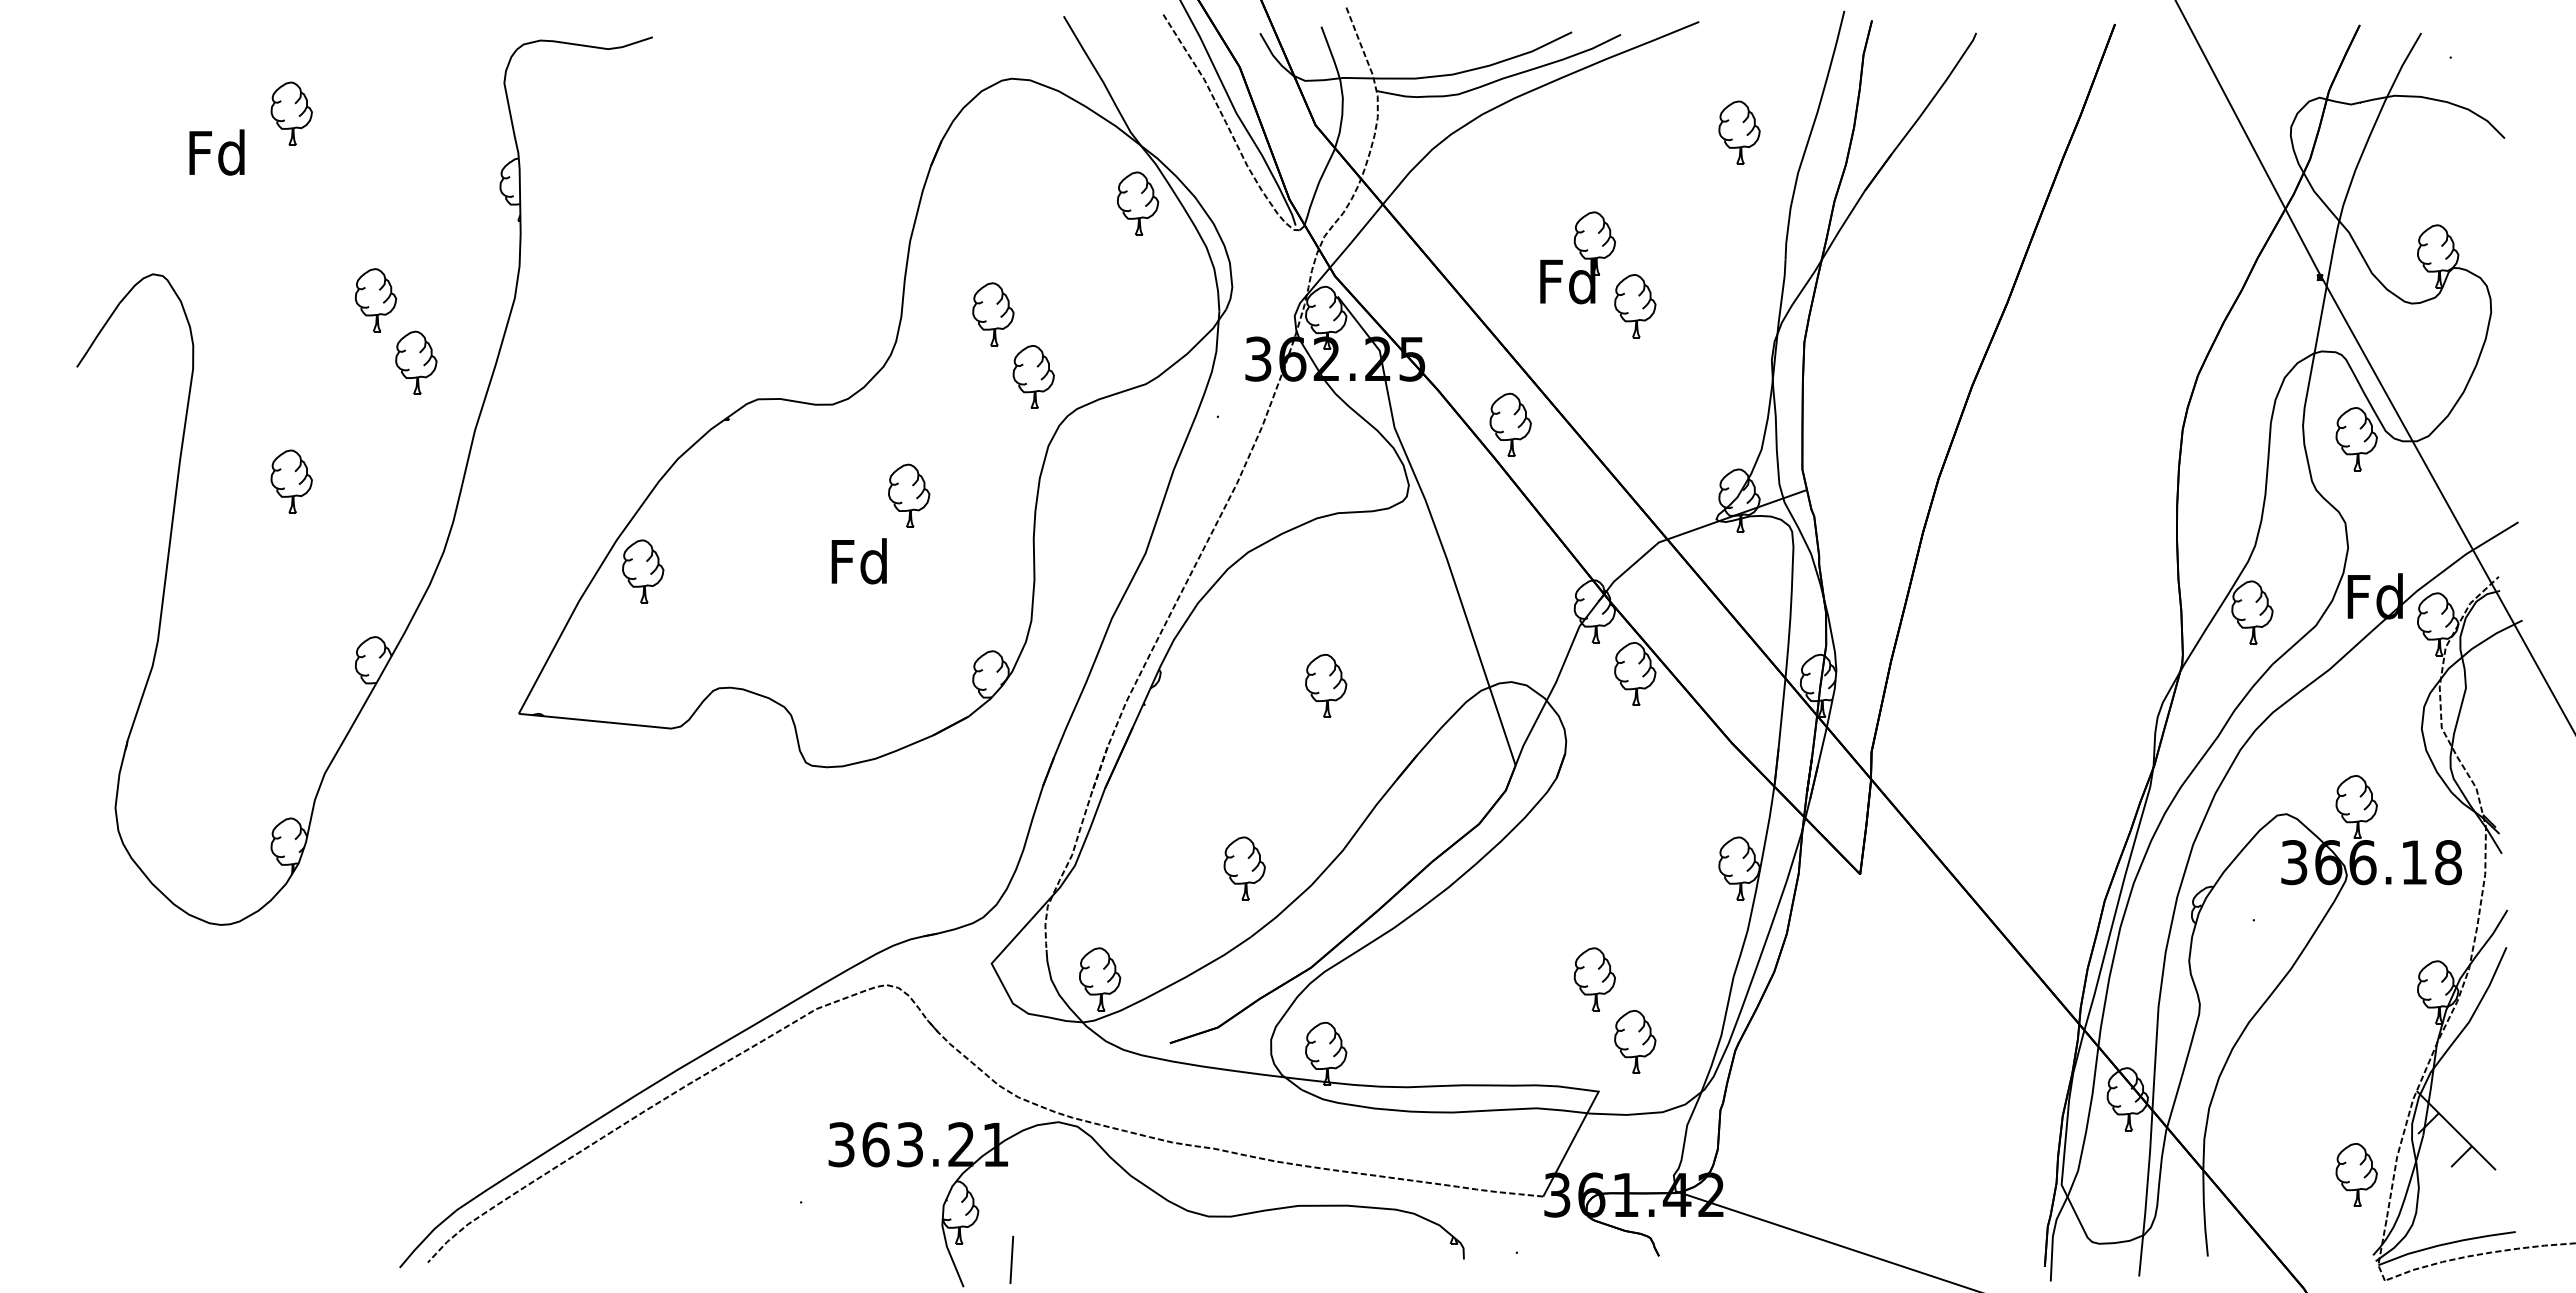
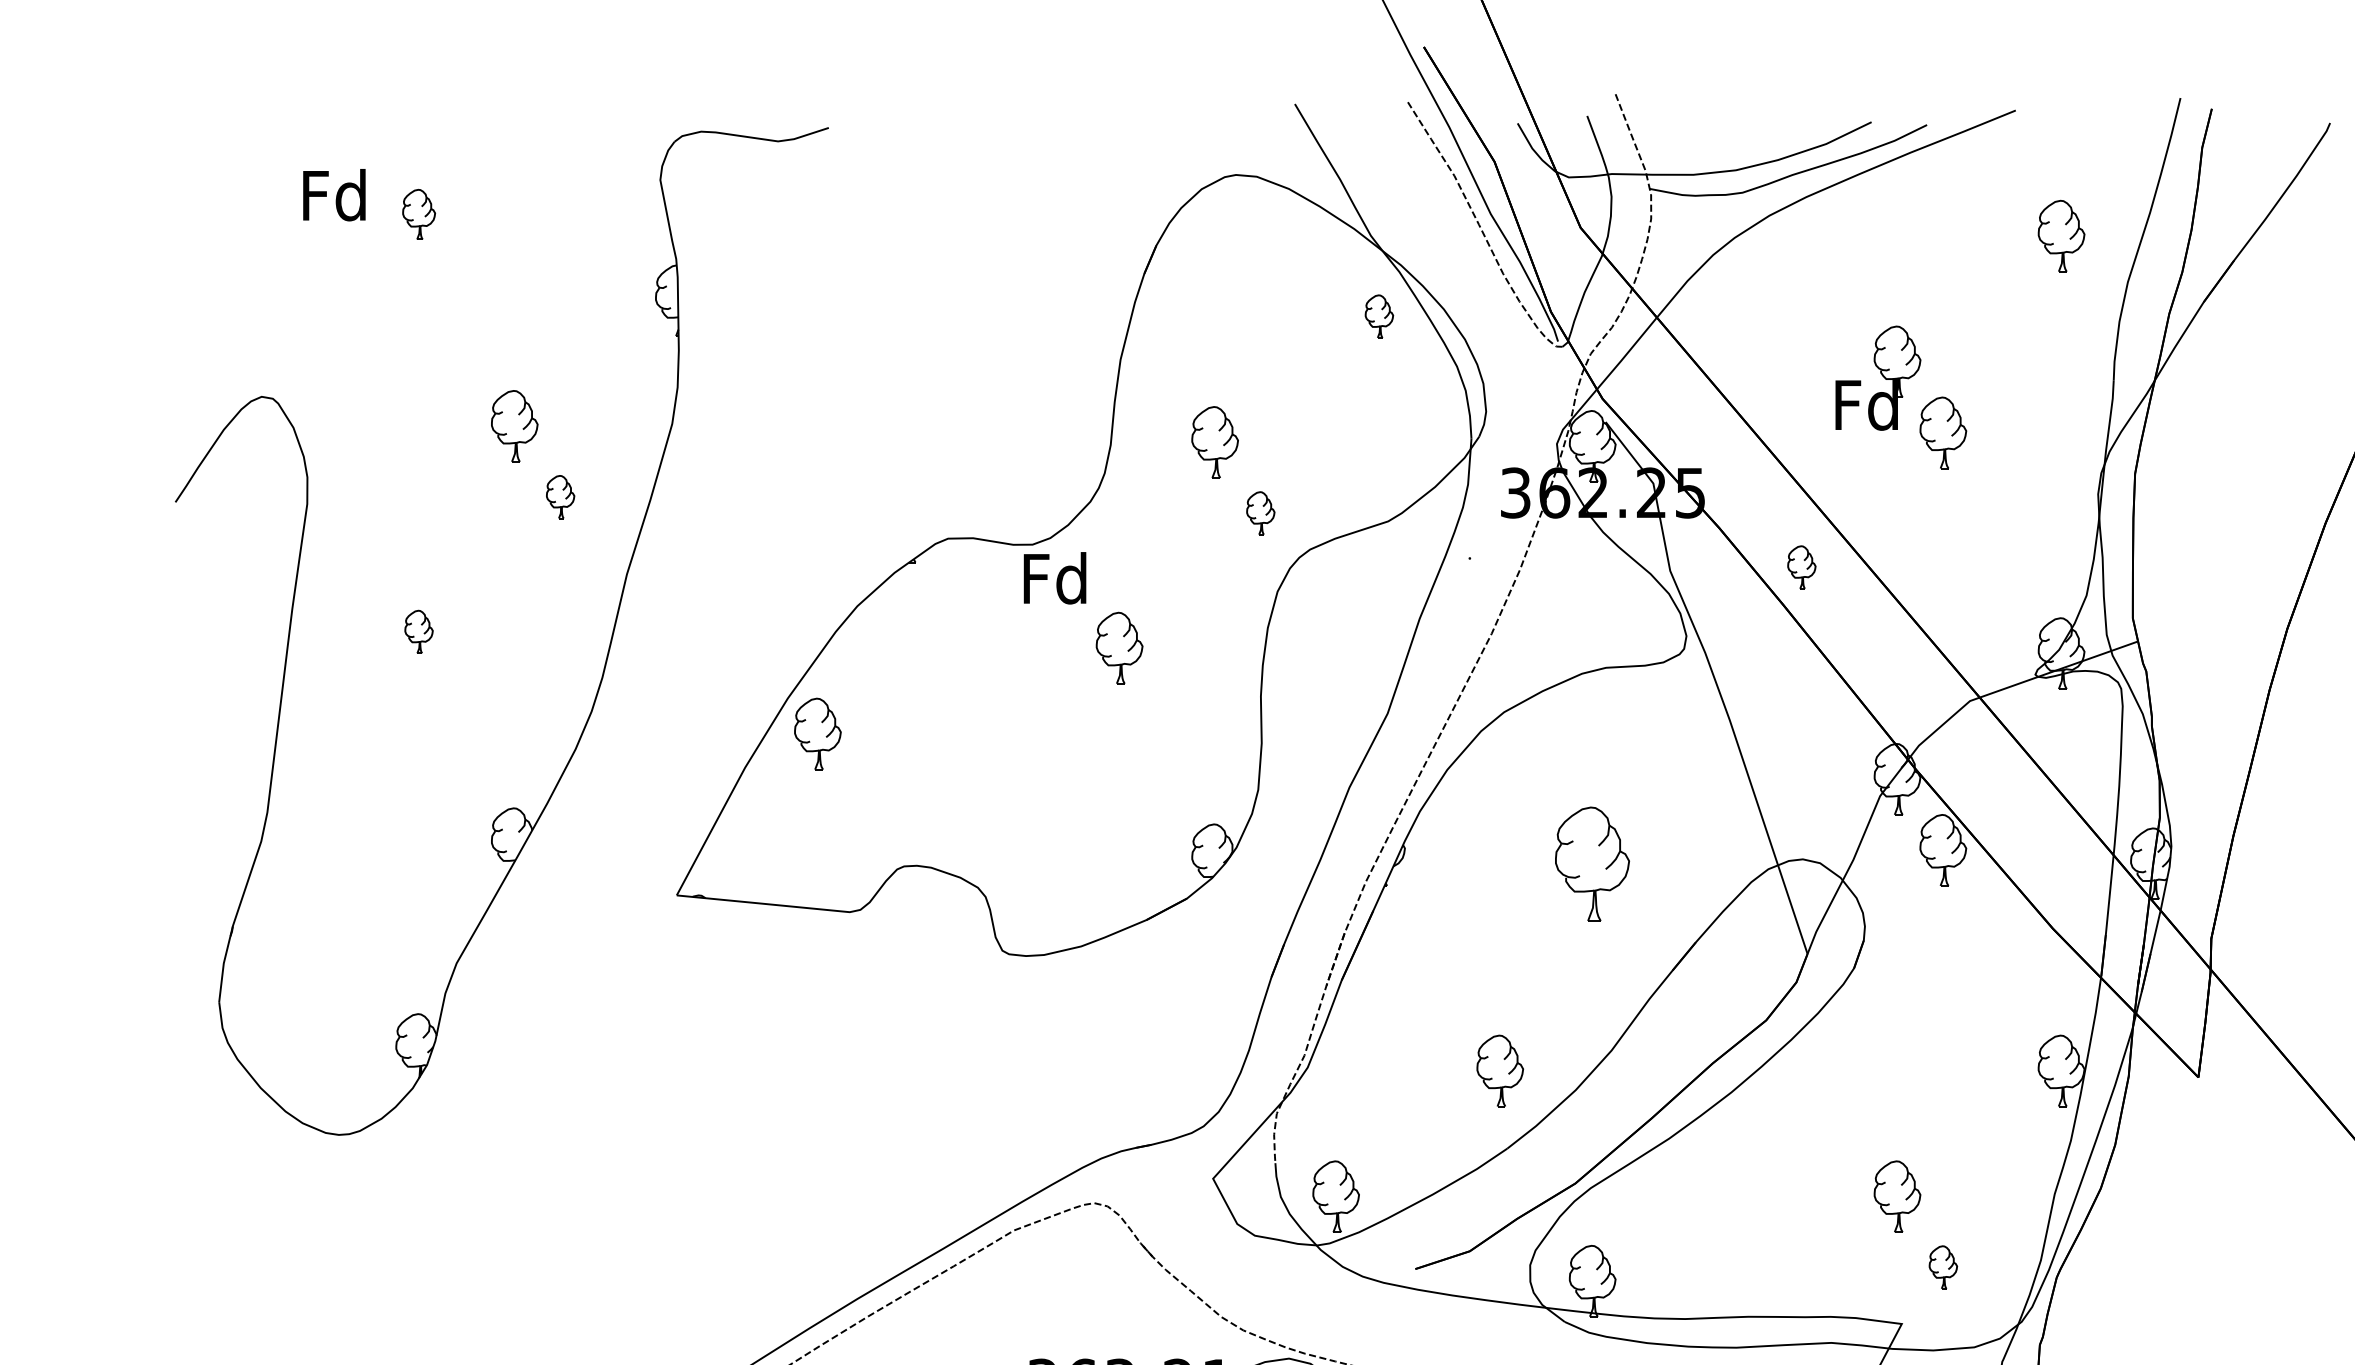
part: (291, 113) -> (418, 214), size x0.7
text: (216, 152) -> (333, 195), moved
part: (1138, 203) -> (1379, 316), size x0.6
part: (416, 362) -> (560, 496), size x0.6
part: (1033, 376) -> (1260, 512), size x0.6
part: (1510, 424) -> (1801, 567), size x0.6
part: (291, 481) -> (418, 631), size x0.6
text: (858, 561) -> (1054, 578), moved
part: (1326, 685) -> (1592, 863), size x1.6
part: (1635, 1041) -> (1943, 1267), size x0.6

